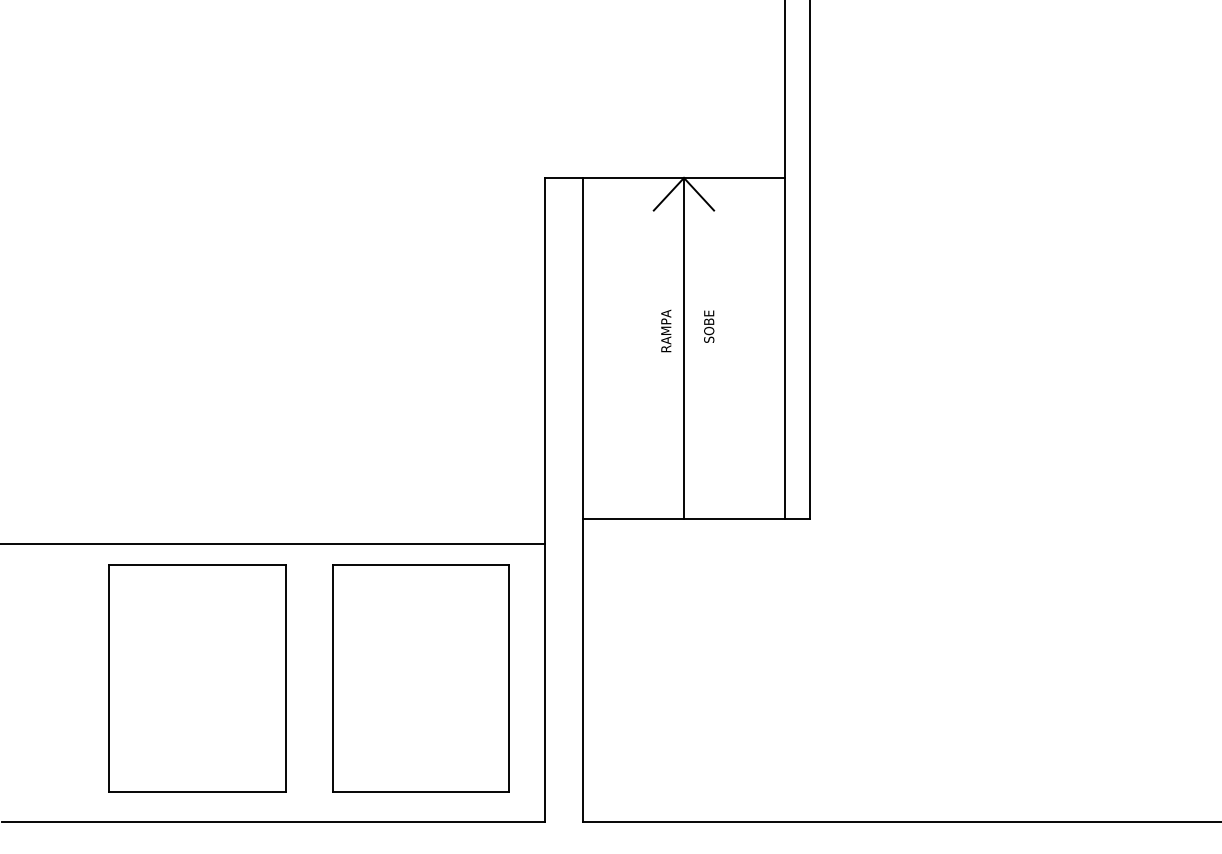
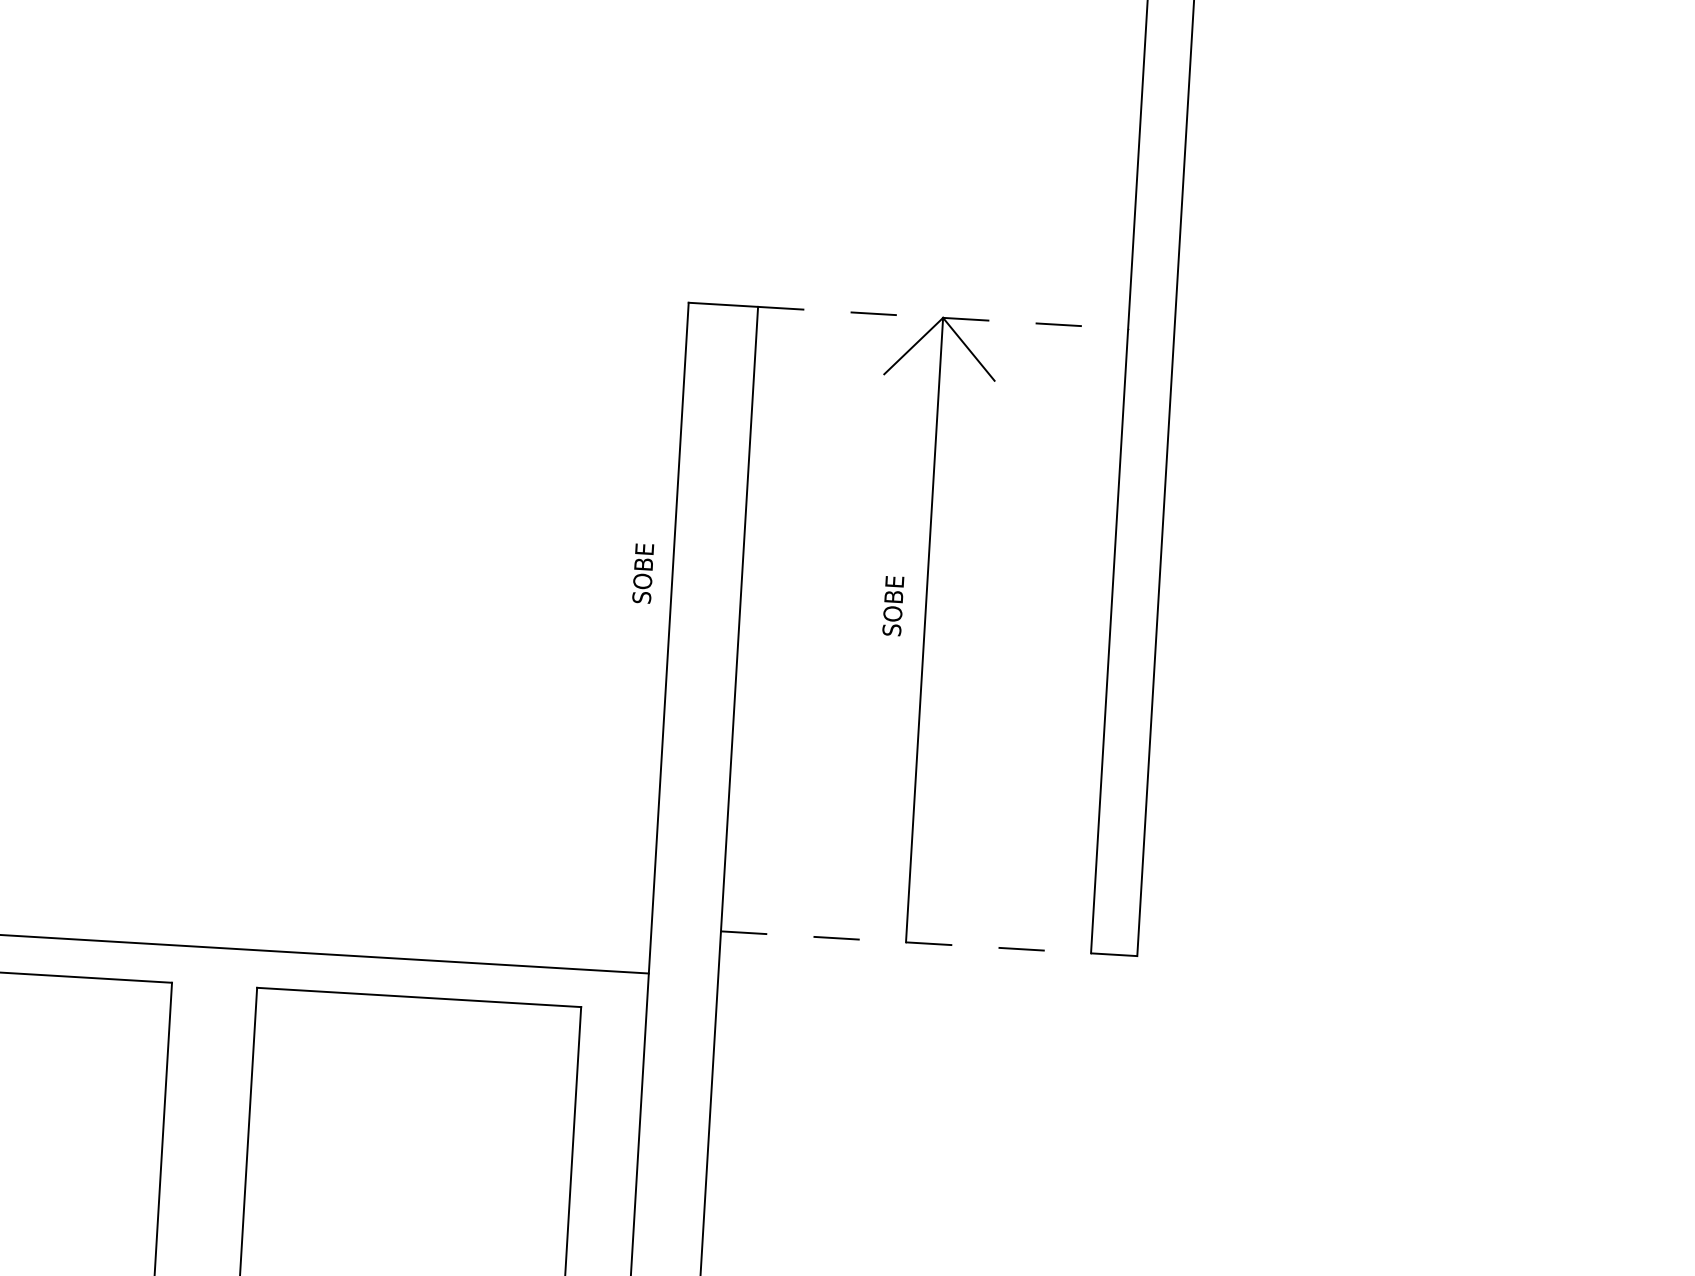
line: (684, 177) -> (944, 317), solid -> dashed
text: (709, 326) -> (643, 573), moved
text: (666, 330) -> (894, 595), RAMPA -> SOBE
line: (696, 518) -> (928, 943), solid -> dashed

